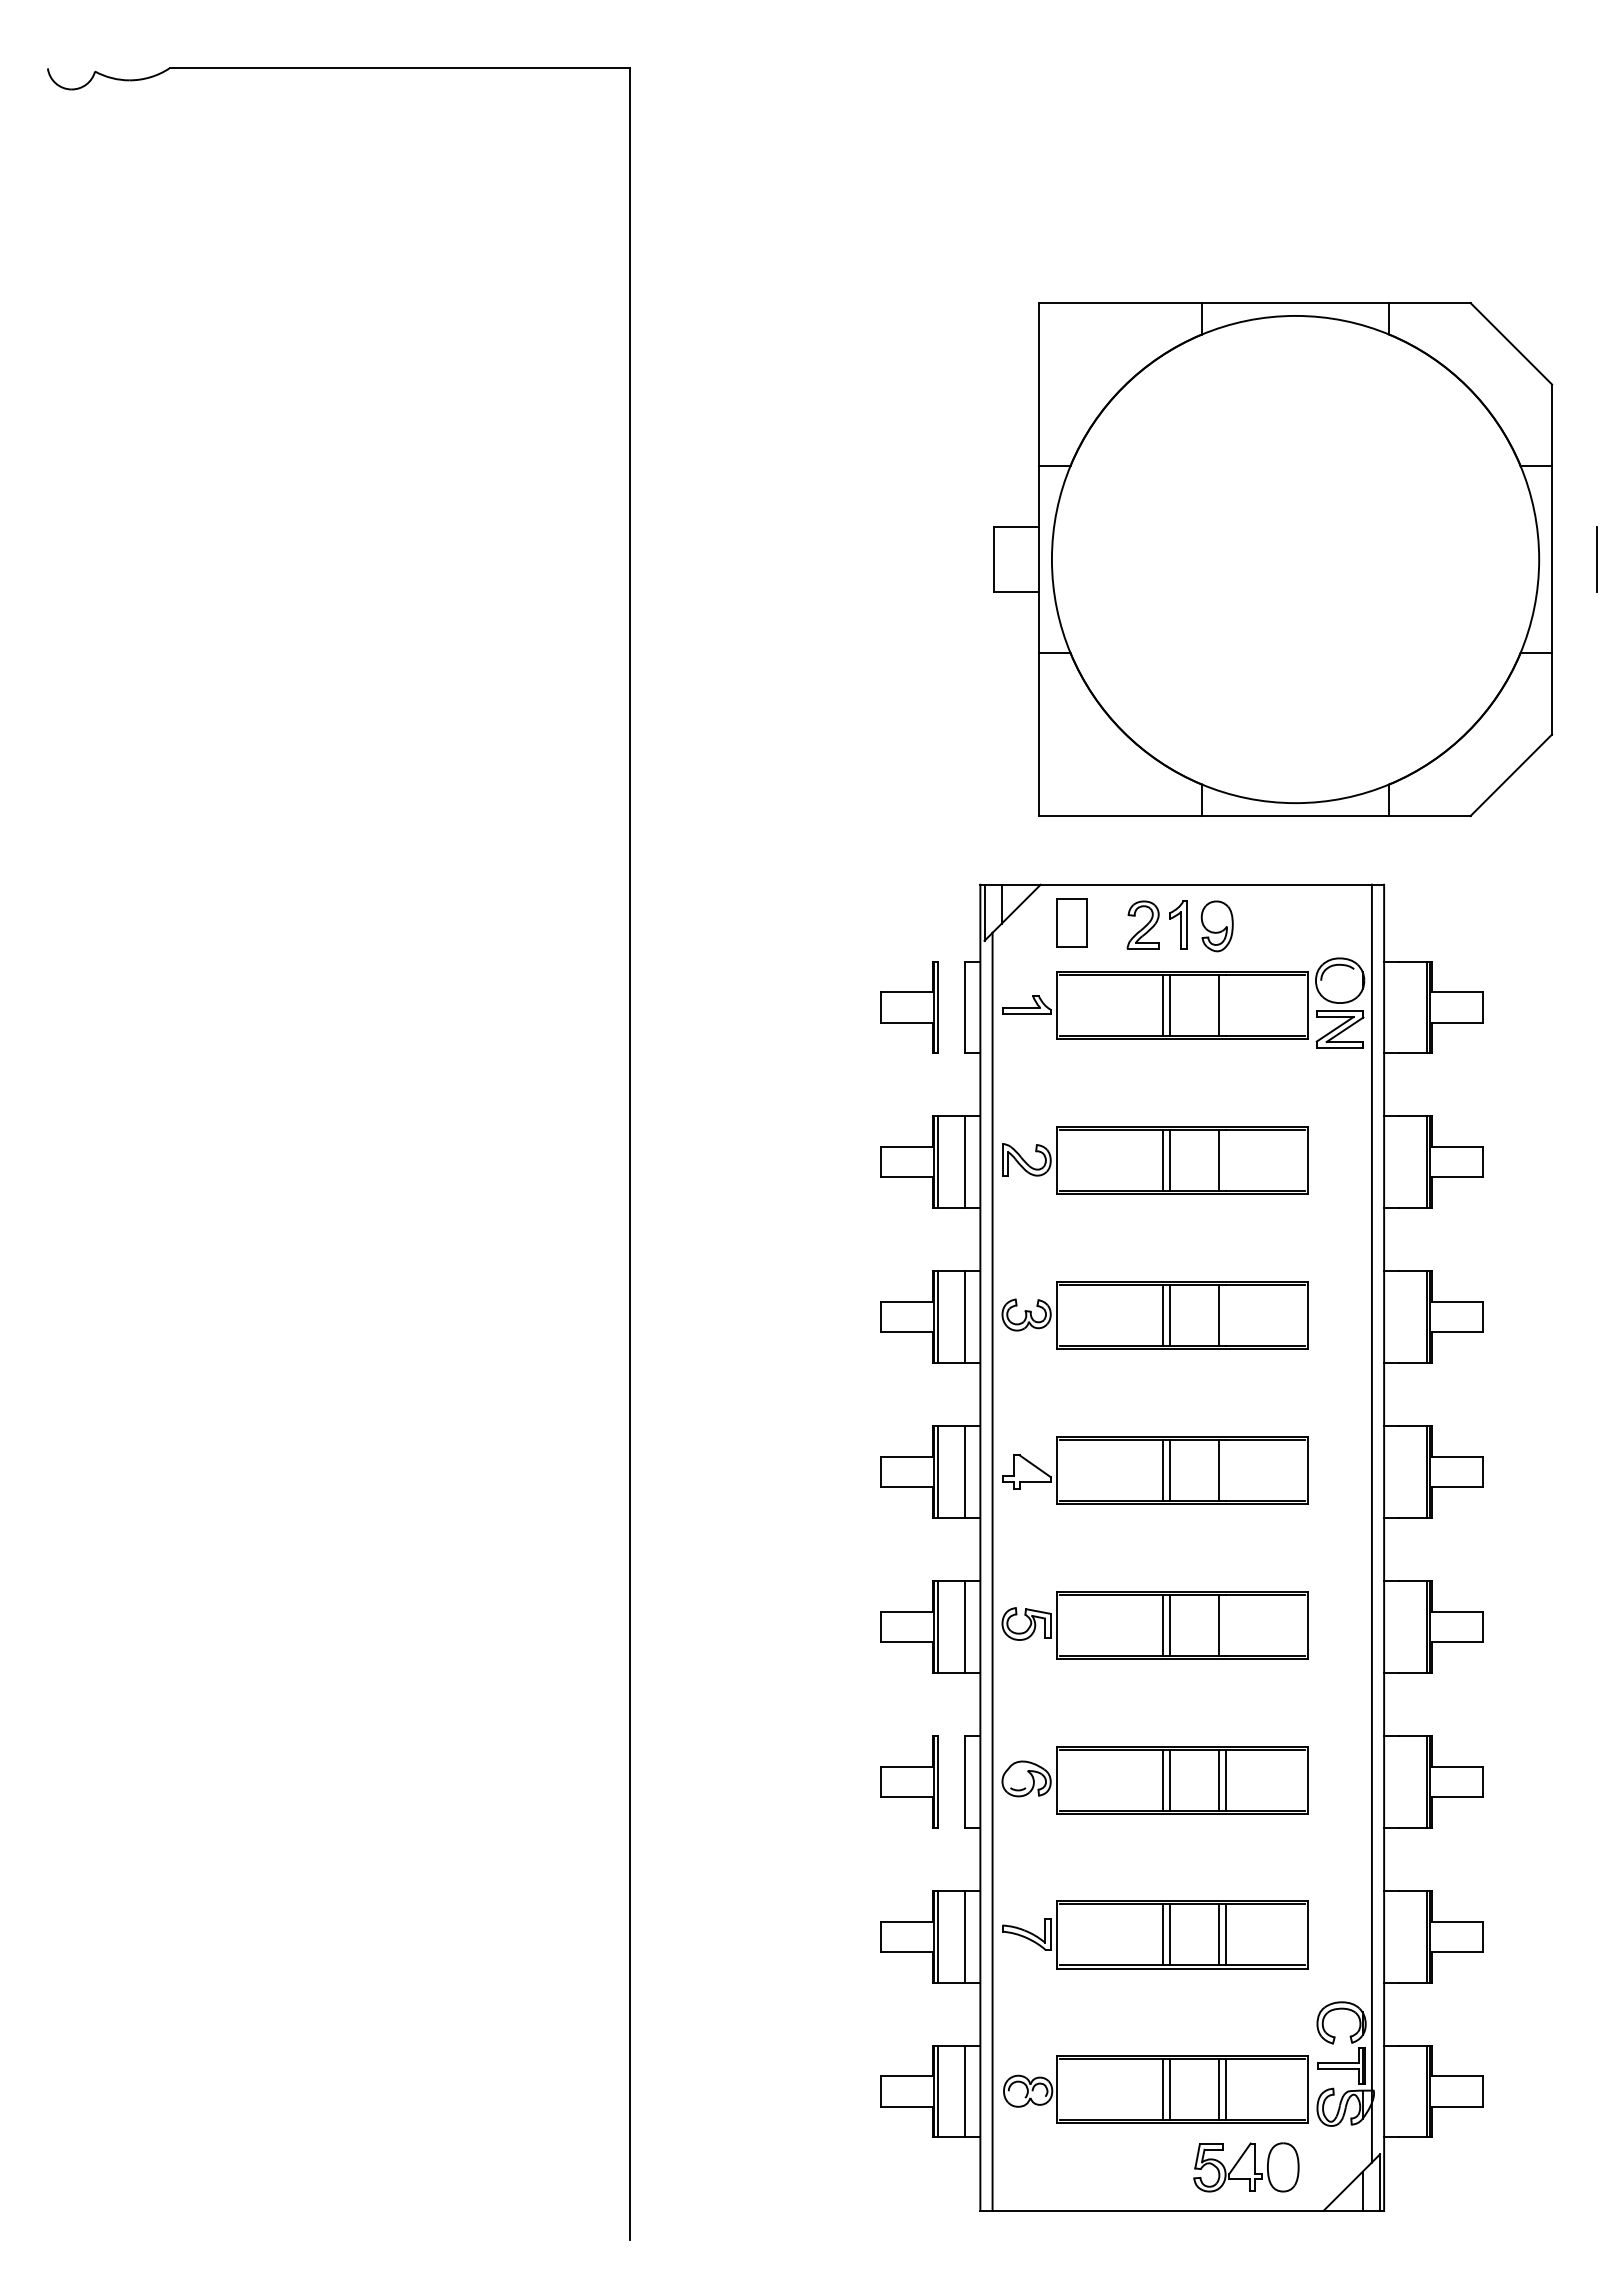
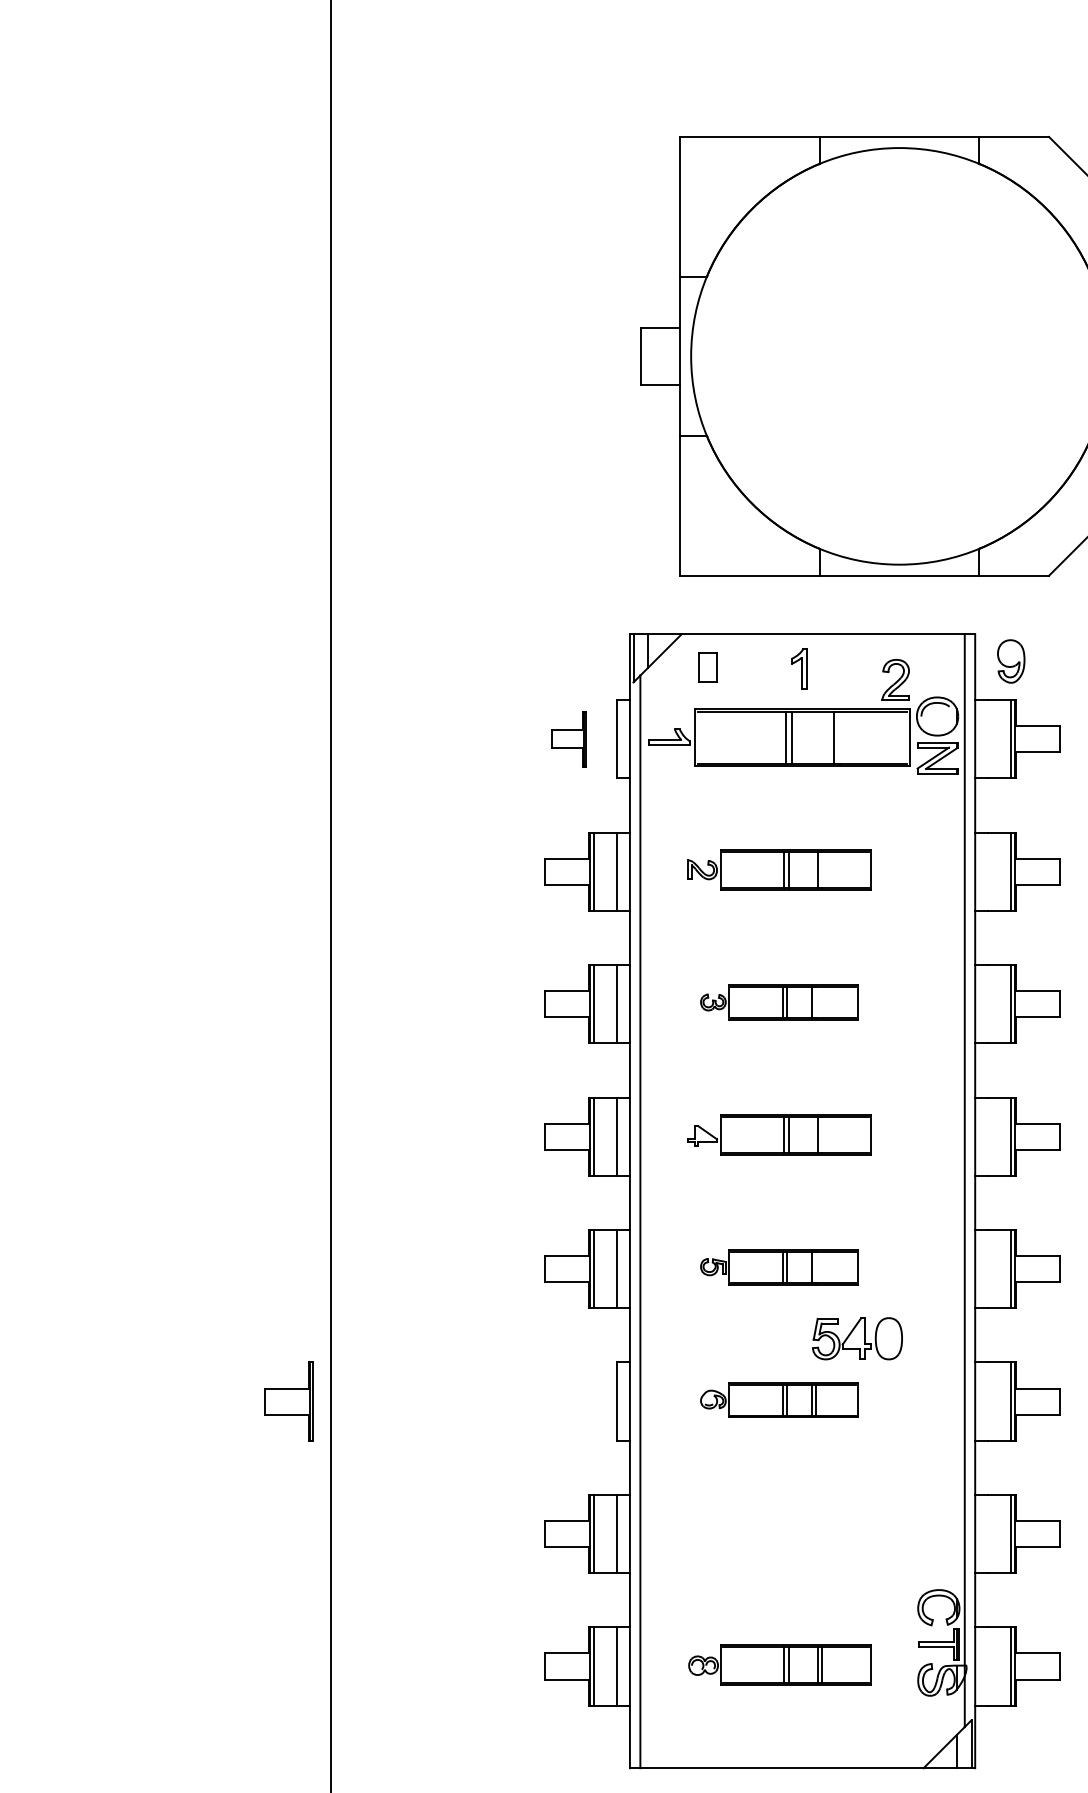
part: (1071, 922) -> (707, 666), size x0.7
part: (1142, 924) -> (895, 679), moved
part: (1216, 926) -> (1010, 661), moved
part: (909, 1007) -> (569, 739), size x0.7
part: (1155, 1160) -> (779, 870), size x0.7
part: (1154, 1315) -> (778, 1002), size x0.6
part: (1155, 1470) -> (779, 1135), size x0.7
part: (1154, 1625) -> (778, 1267), size x0.6
part: (1154, 1780) -> (778, 1400), size x0.6
part: (909, 1781) -> (288, 1401), moved
part: (1155, 1934) -> (779, 1532), removed
part: (1155, 2089) -> (779, 1664), size x0.7
part: (1246, 2167) -> (857, 1338), moved

